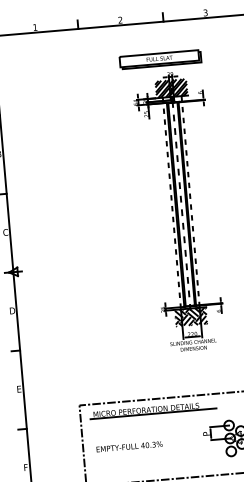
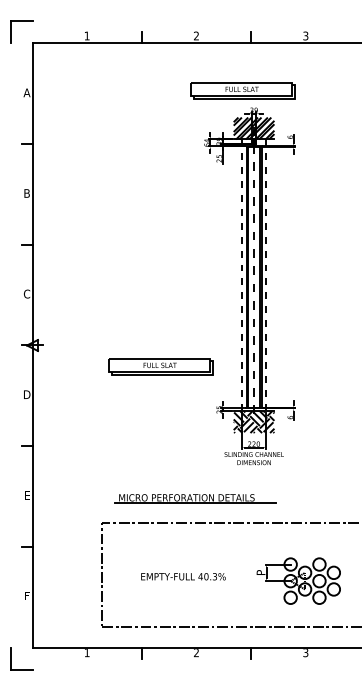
part: (114, 280) -> (160, 366), added
part: (153, 410) -> (195, 498), moved
text: (129, 446) -> (183, 576), moved

